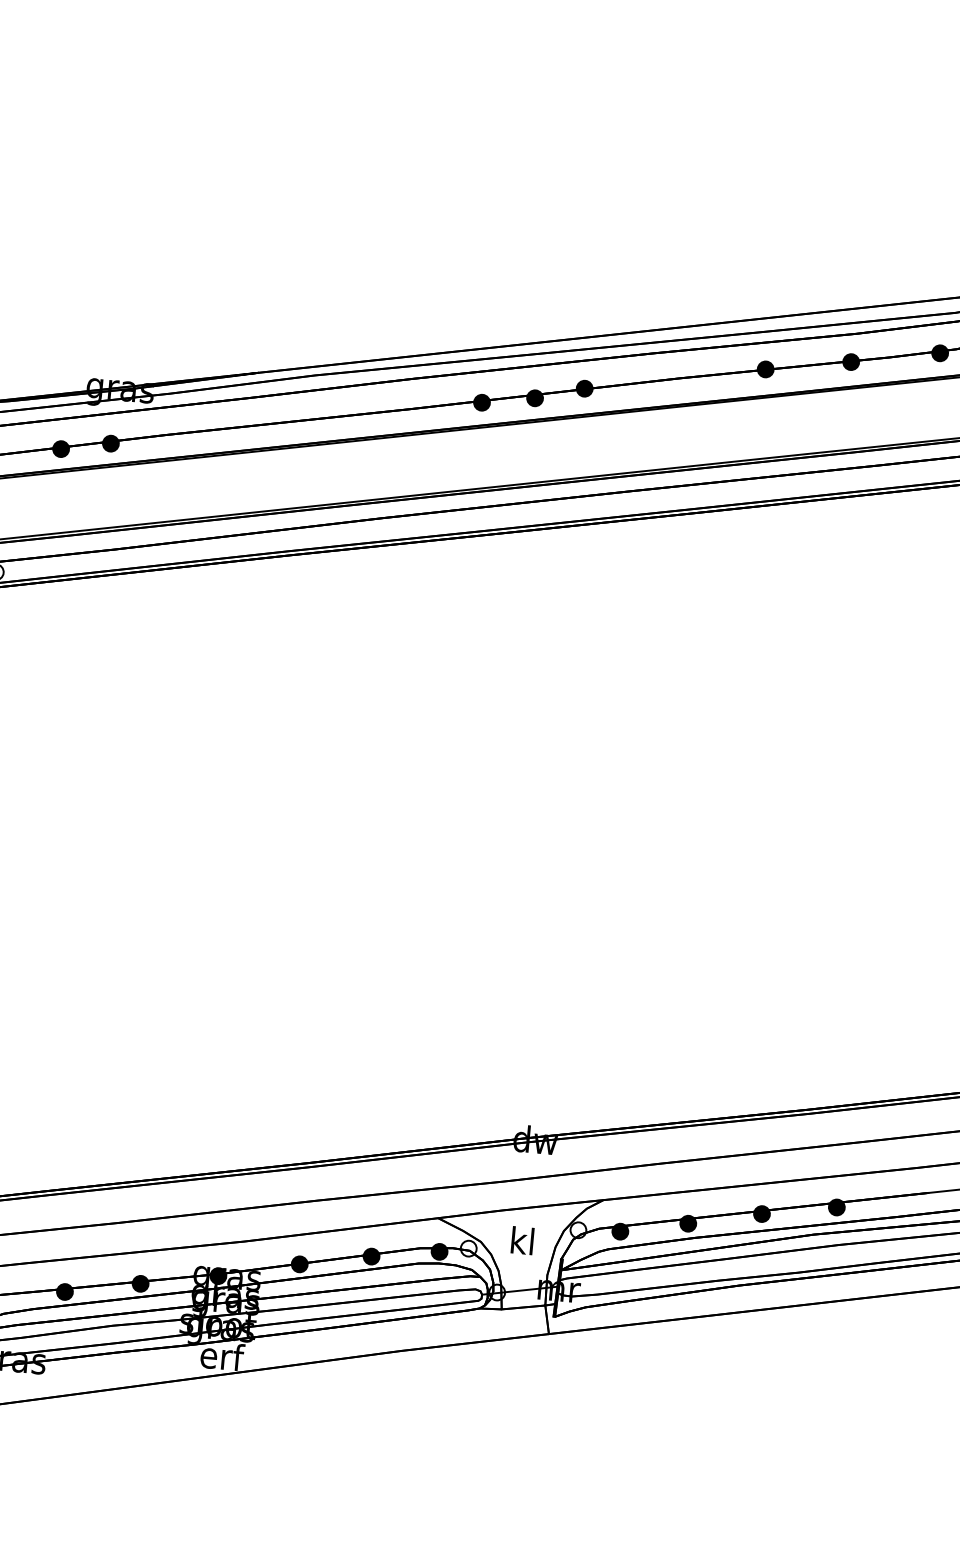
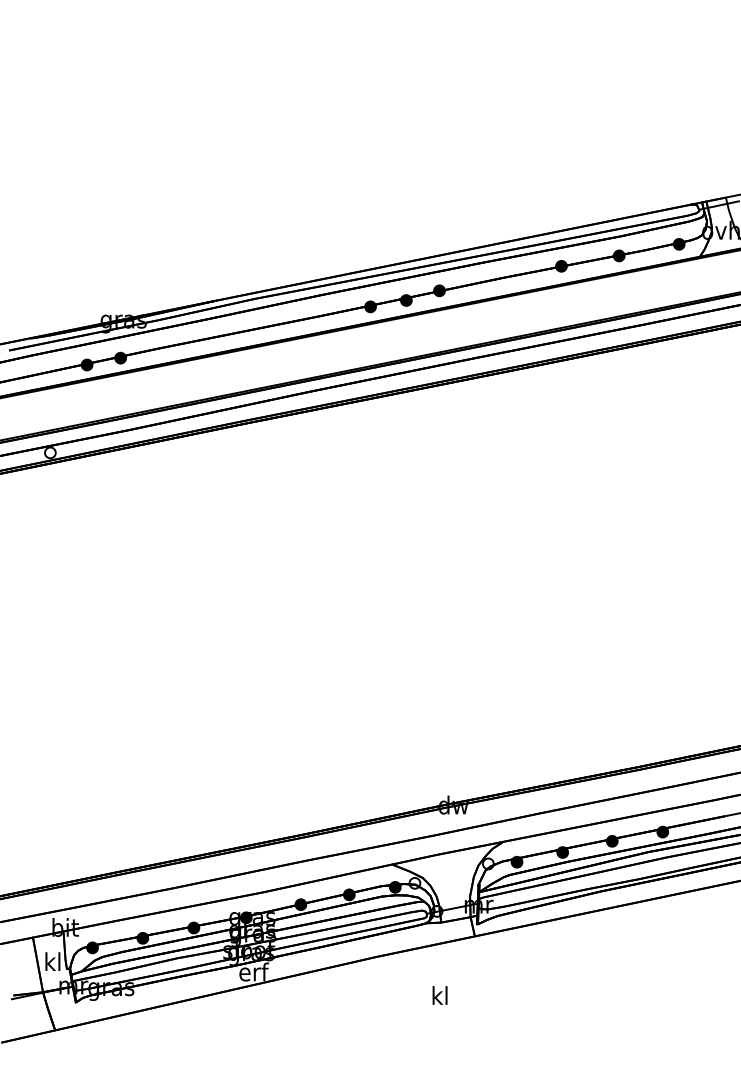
text: (521, 1240) -> (439, 995), moved

